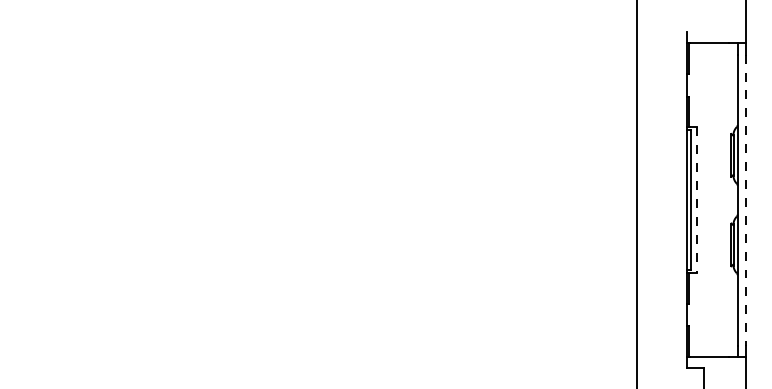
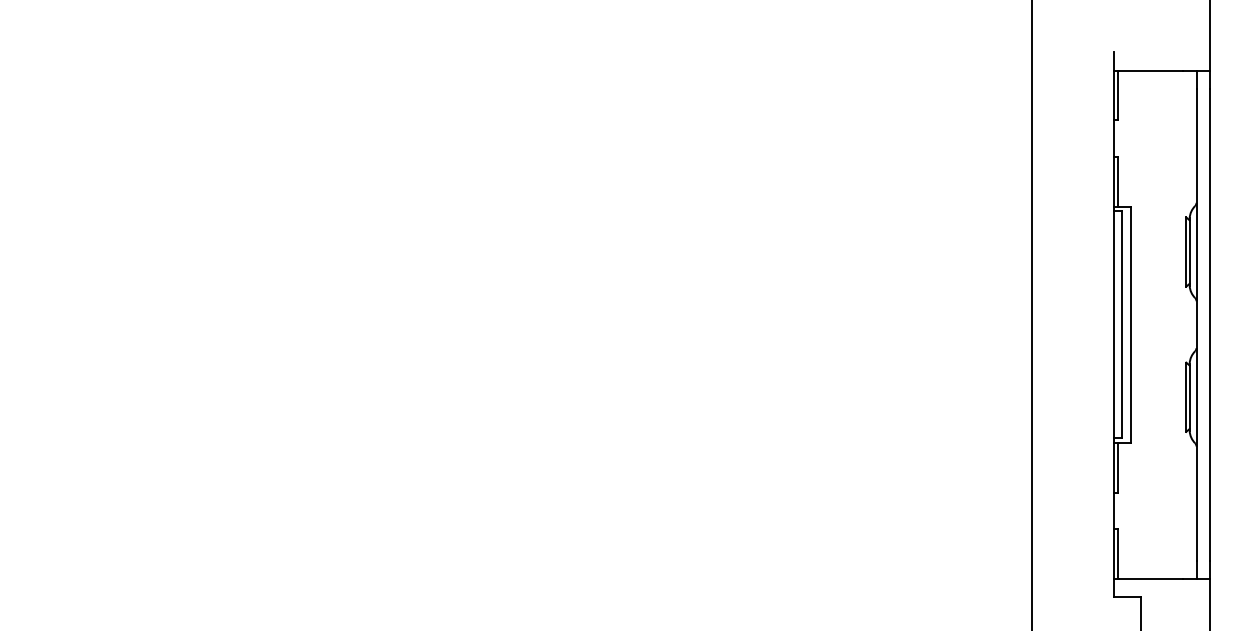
line: (697, 200) -> (1131, 325), dashed -> solid
line: (746, 200) -> (1210, 325), dashed -> solid

